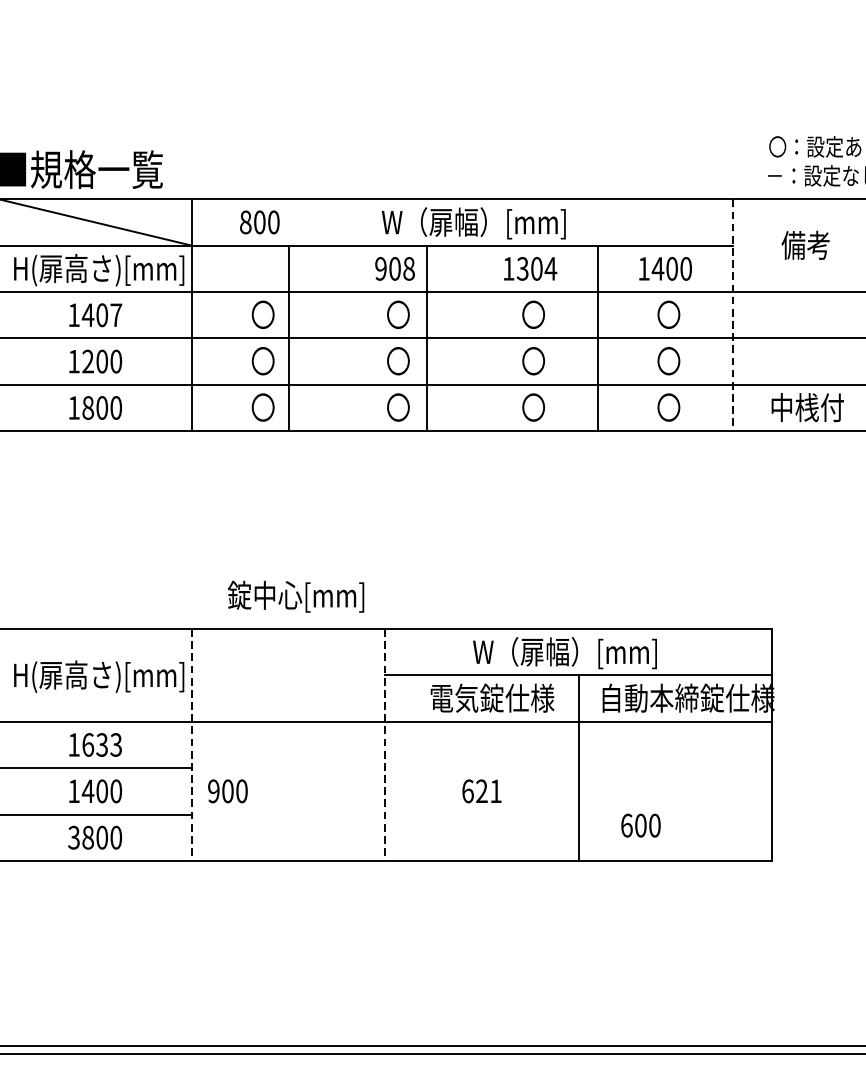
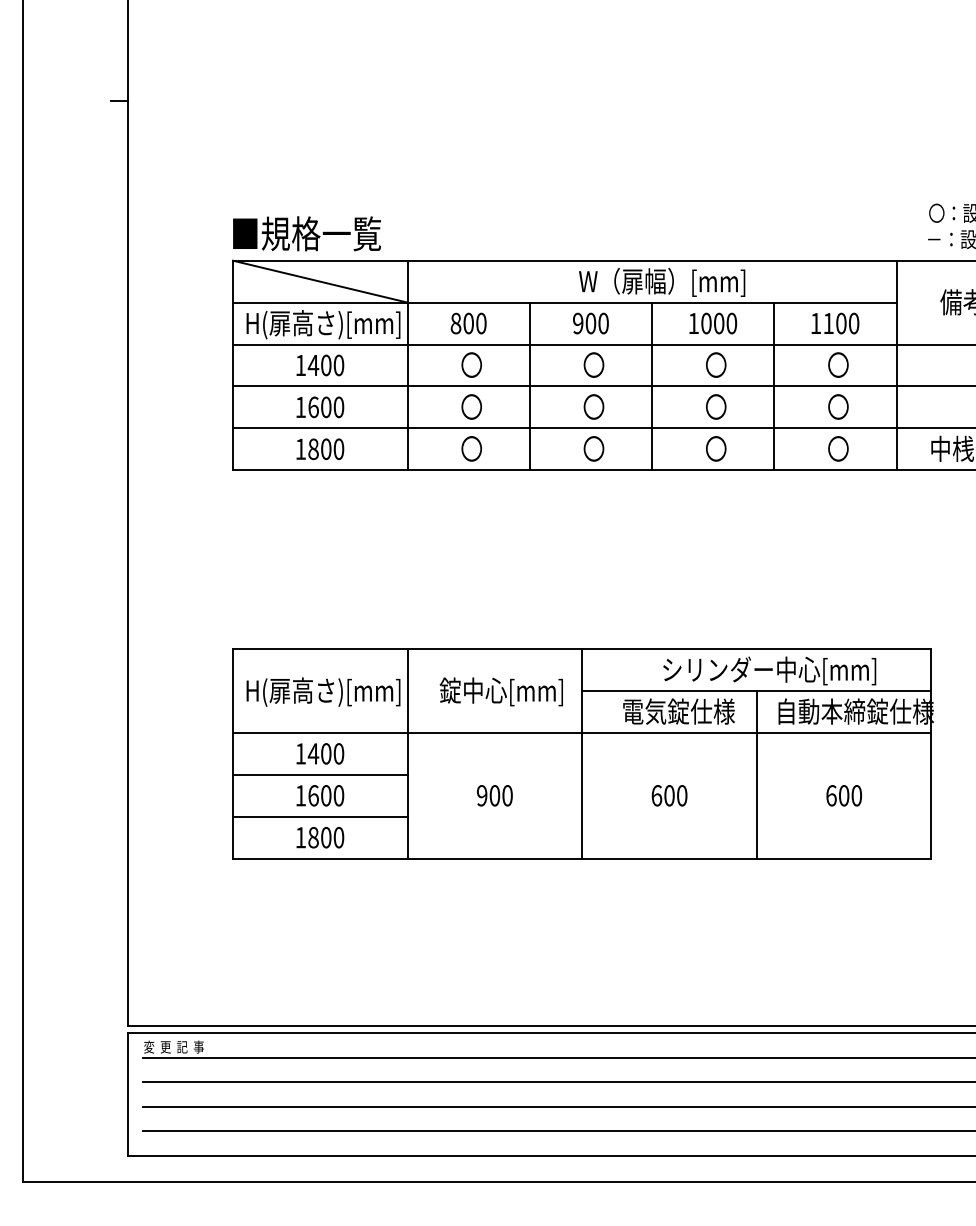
text: (259, 222) -> (468, 323), moved
text: (408, 268) -> (603, 323), 908 -> 900
text: (537, 268) -> (719, 323), 1304 -> 1000
text: (657, 268) -> (828, 323), 1400 -> 1100
text: (115, 315) -> (338, 365), 1407 -> 1400
line: (733, 315) -> (896, 365), dashed -> solid
line: (288, 338) -> (529, 386), moved
line: (427, 338) -> (652, 386), moved
text: (88, 361) -> (313, 407), 1200 -> 1600
text: (294, 596) -> (500, 691), moved
text: (591, 652) -> (768, 670), W（扉幅）[mm] -> シリンダー中心[mm]
text: (101, 744) -> (325, 753), 1633 -> 1400
line: (192, 744) -> (407, 753), dashed -> solid
line: (385, 744) -> (582, 753), dashed -> solid
text: (88, 791) -> (313, 795), 1400 -> 1600
text: (227, 791) -> (494, 795), moved
text: (488, 791) -> (675, 795), 621 -> 600
text: (640, 825) -> (843, 795), moved
text: (73, 837) -> (300, 837), 3800 -> 1800

